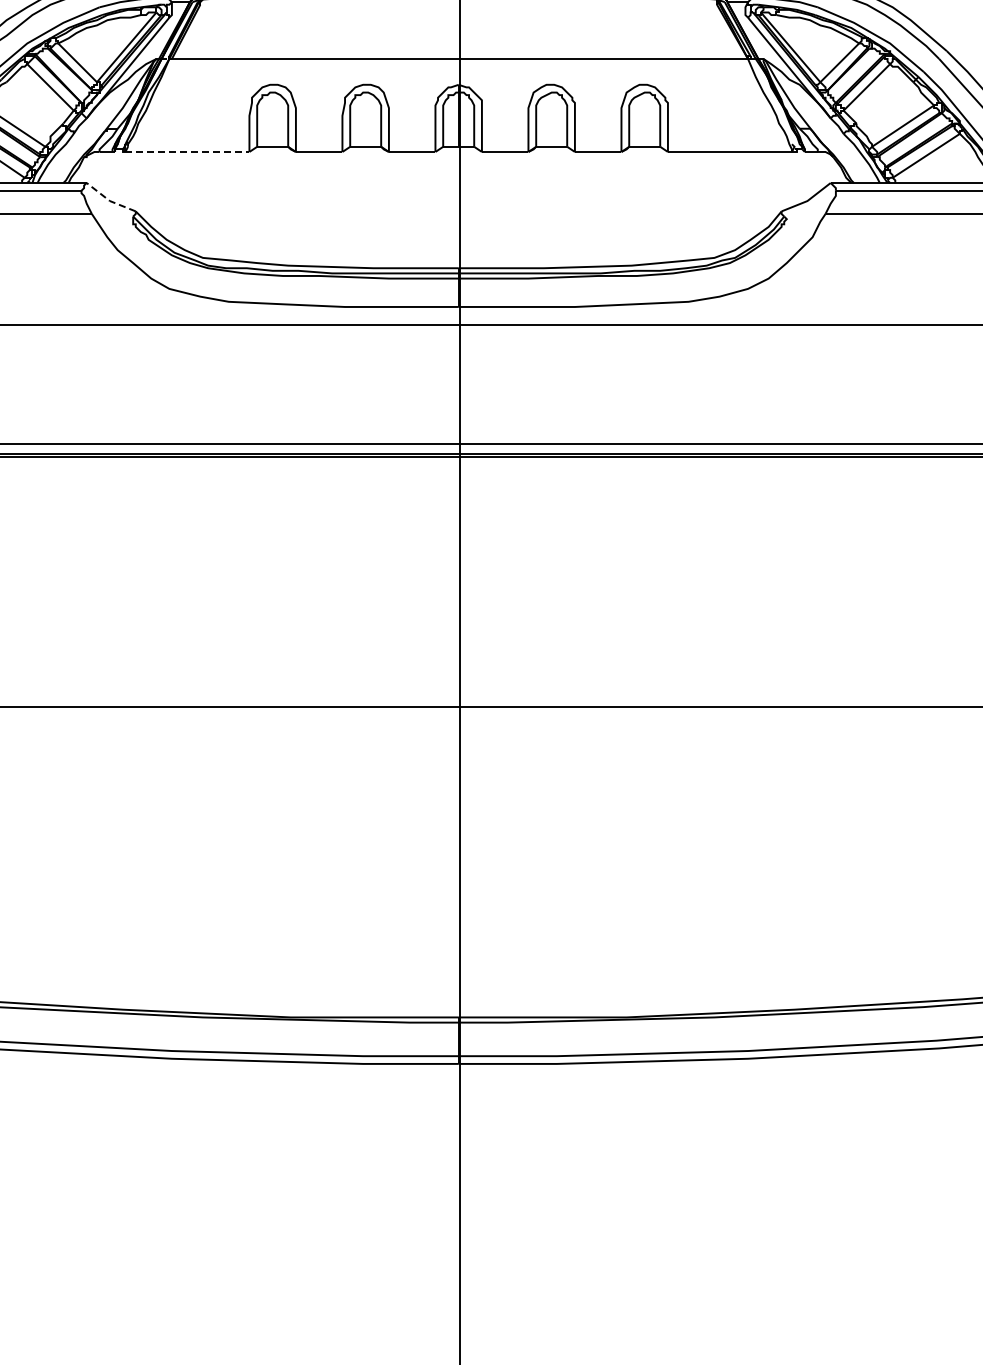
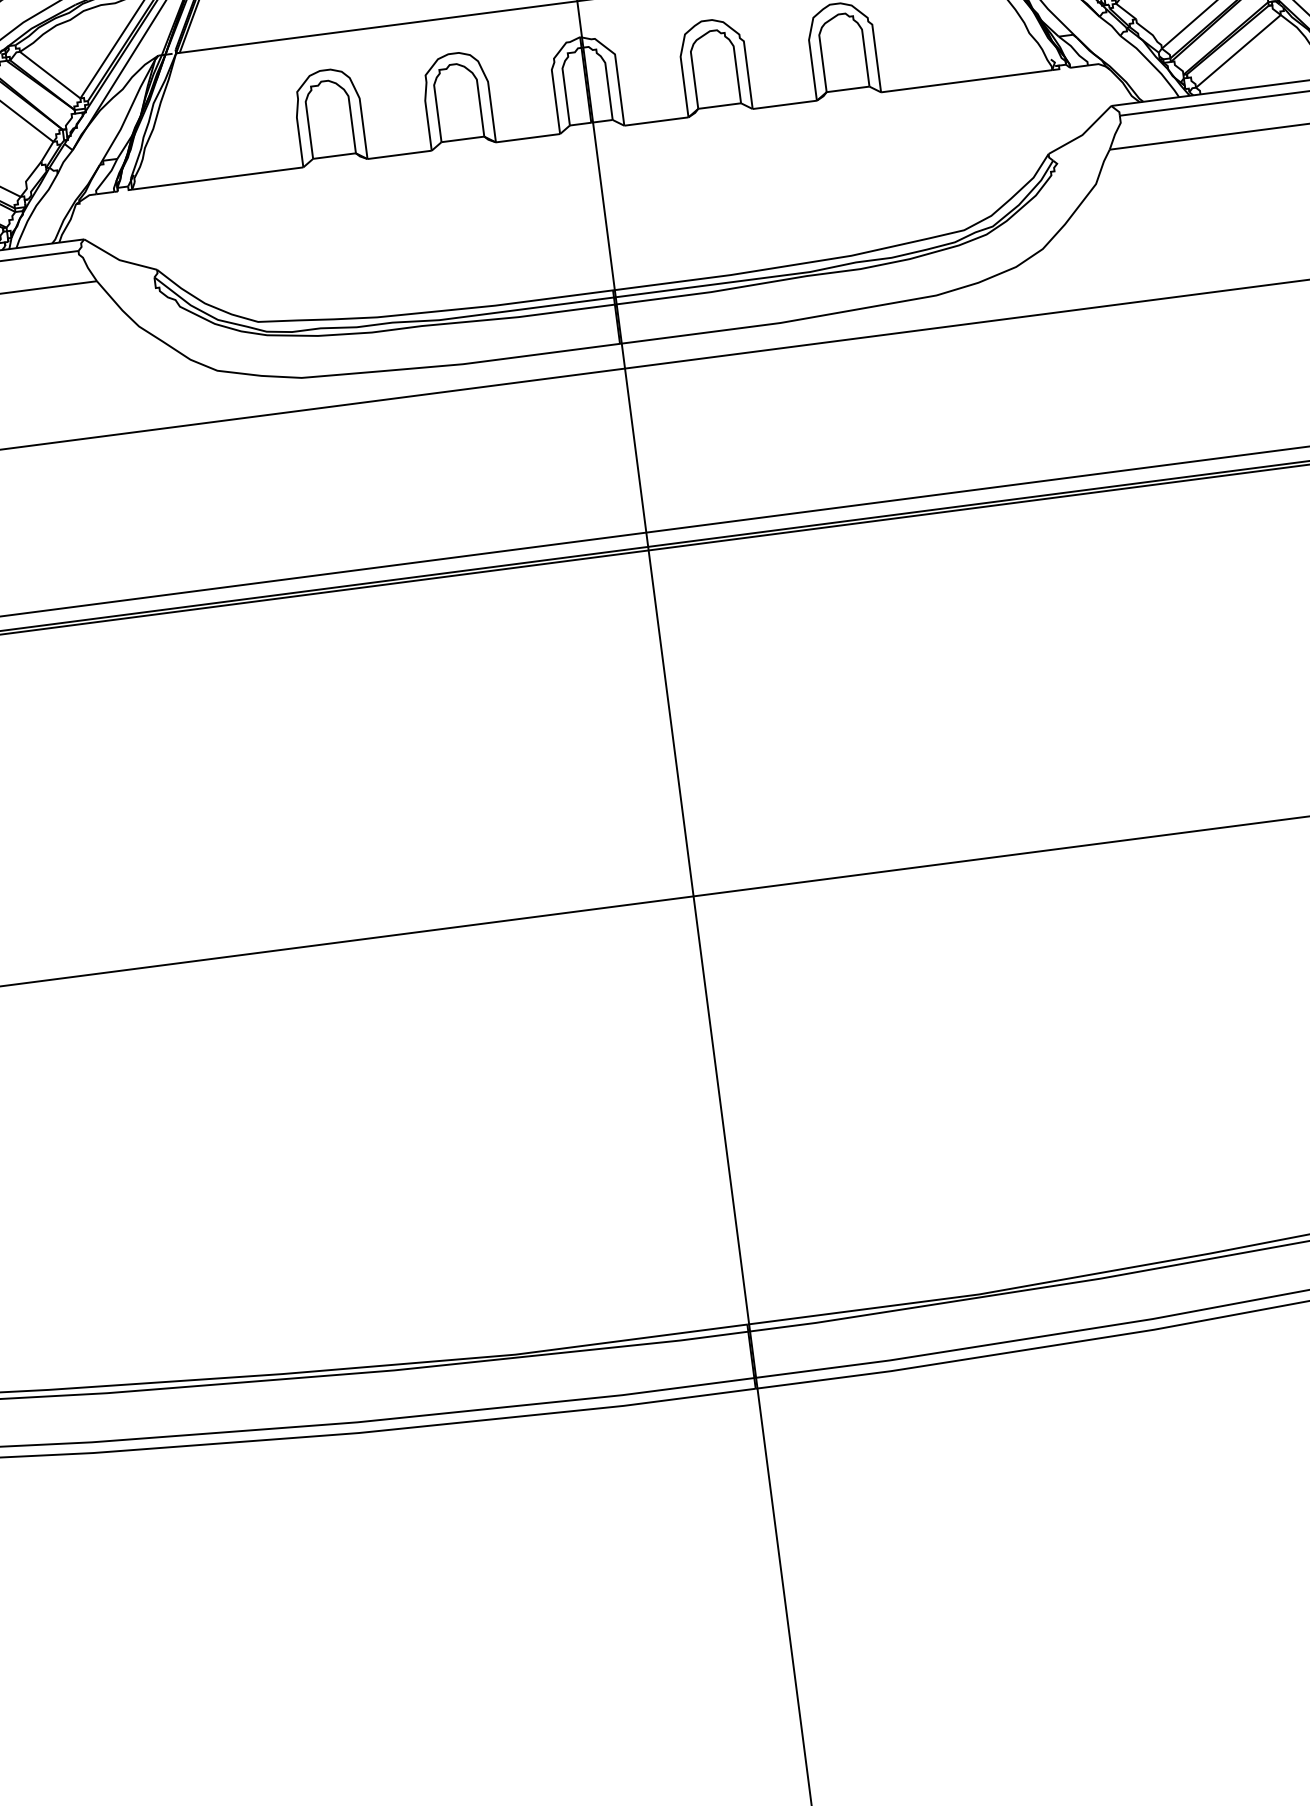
line: (187, 151) -> (217, 177), dashed -> solid
line: (109, 200) -> (118, 259), dashed -> solid

